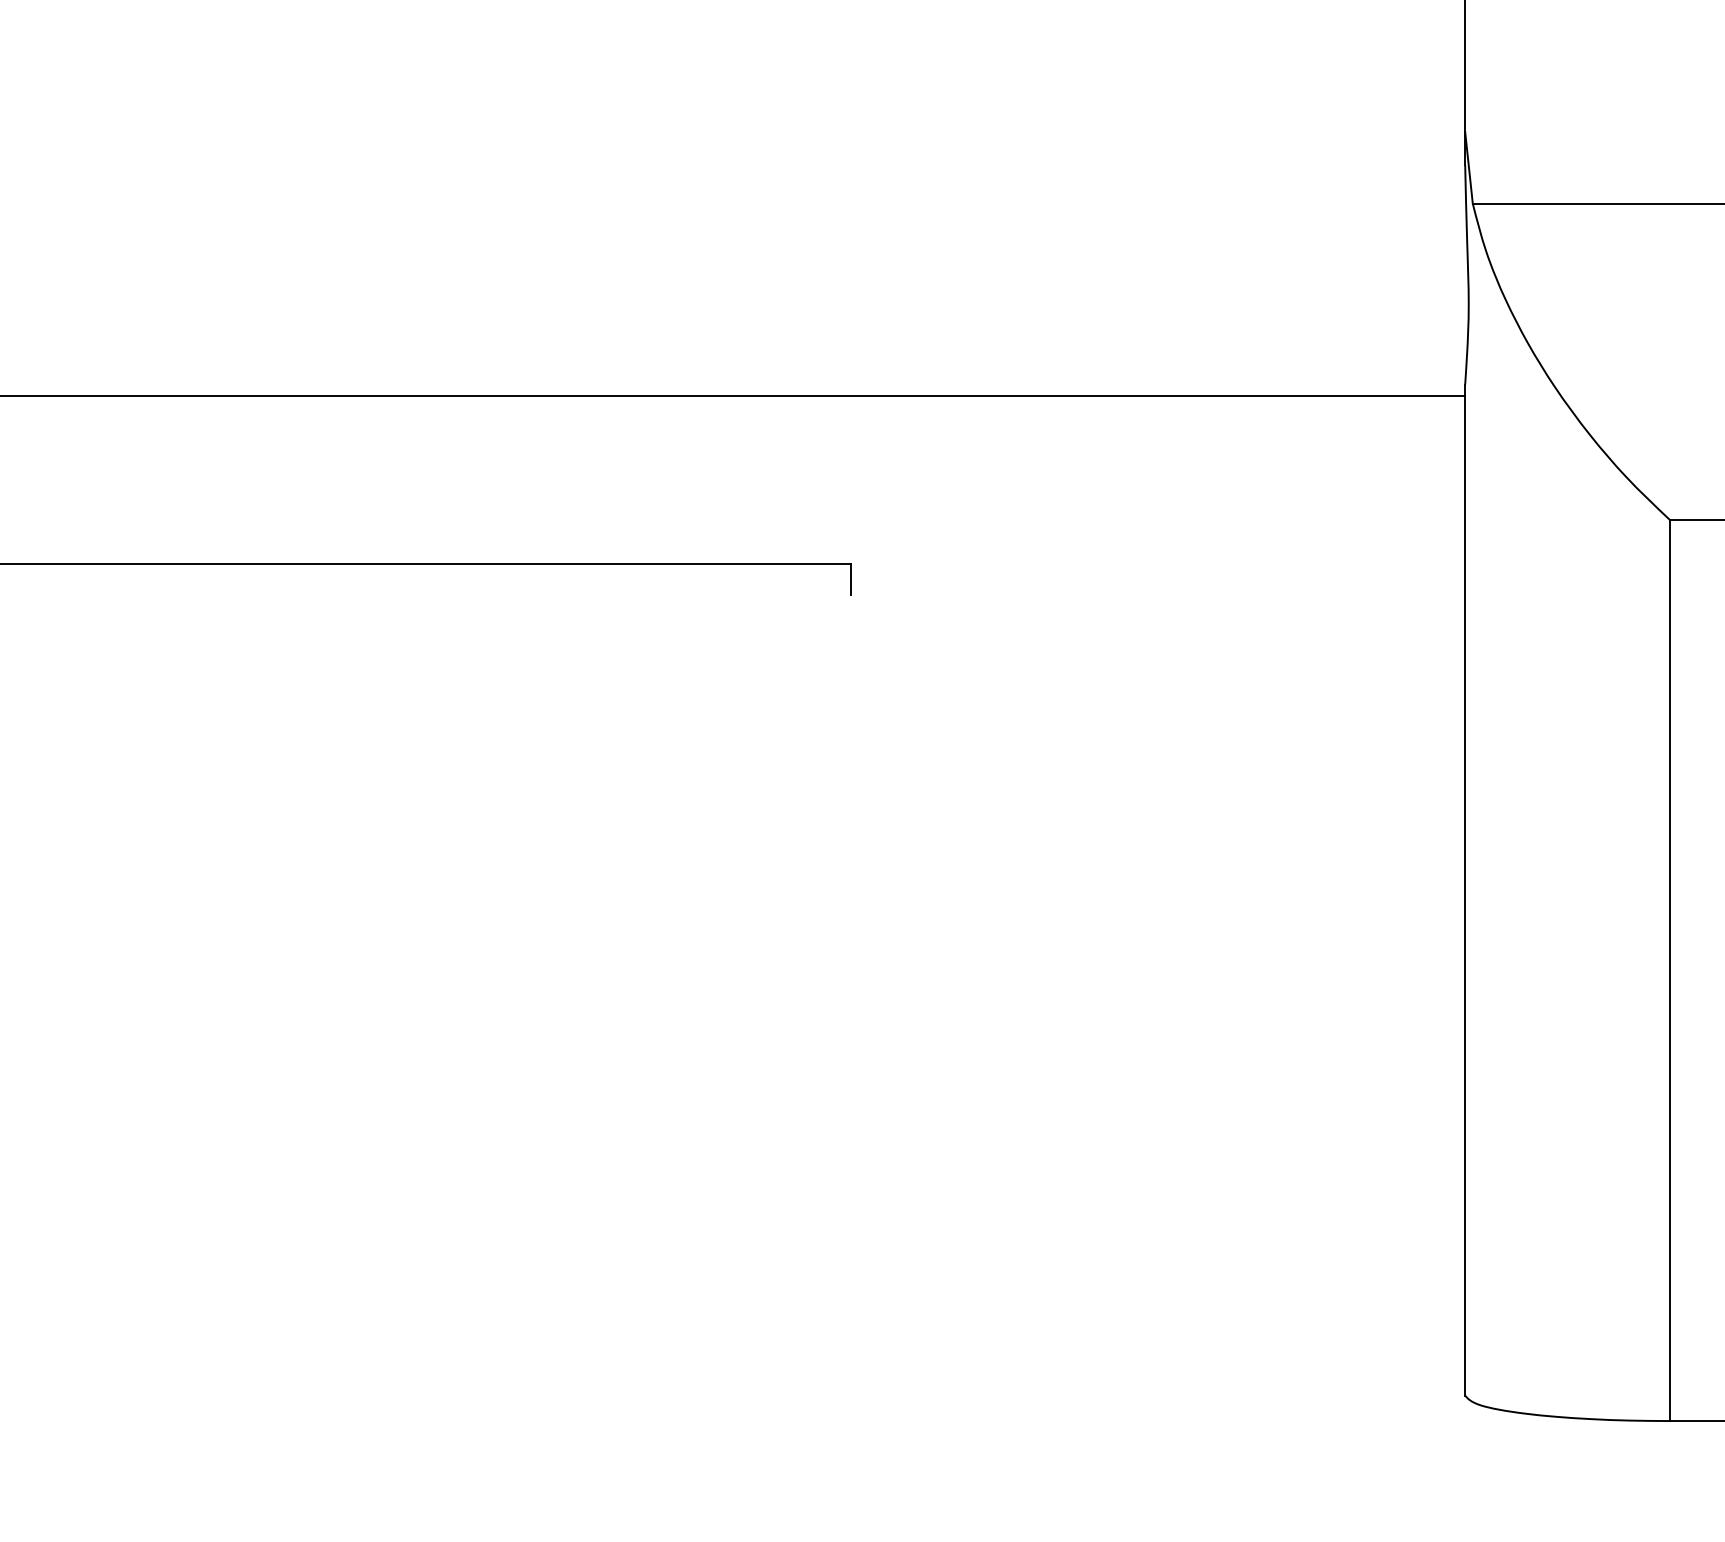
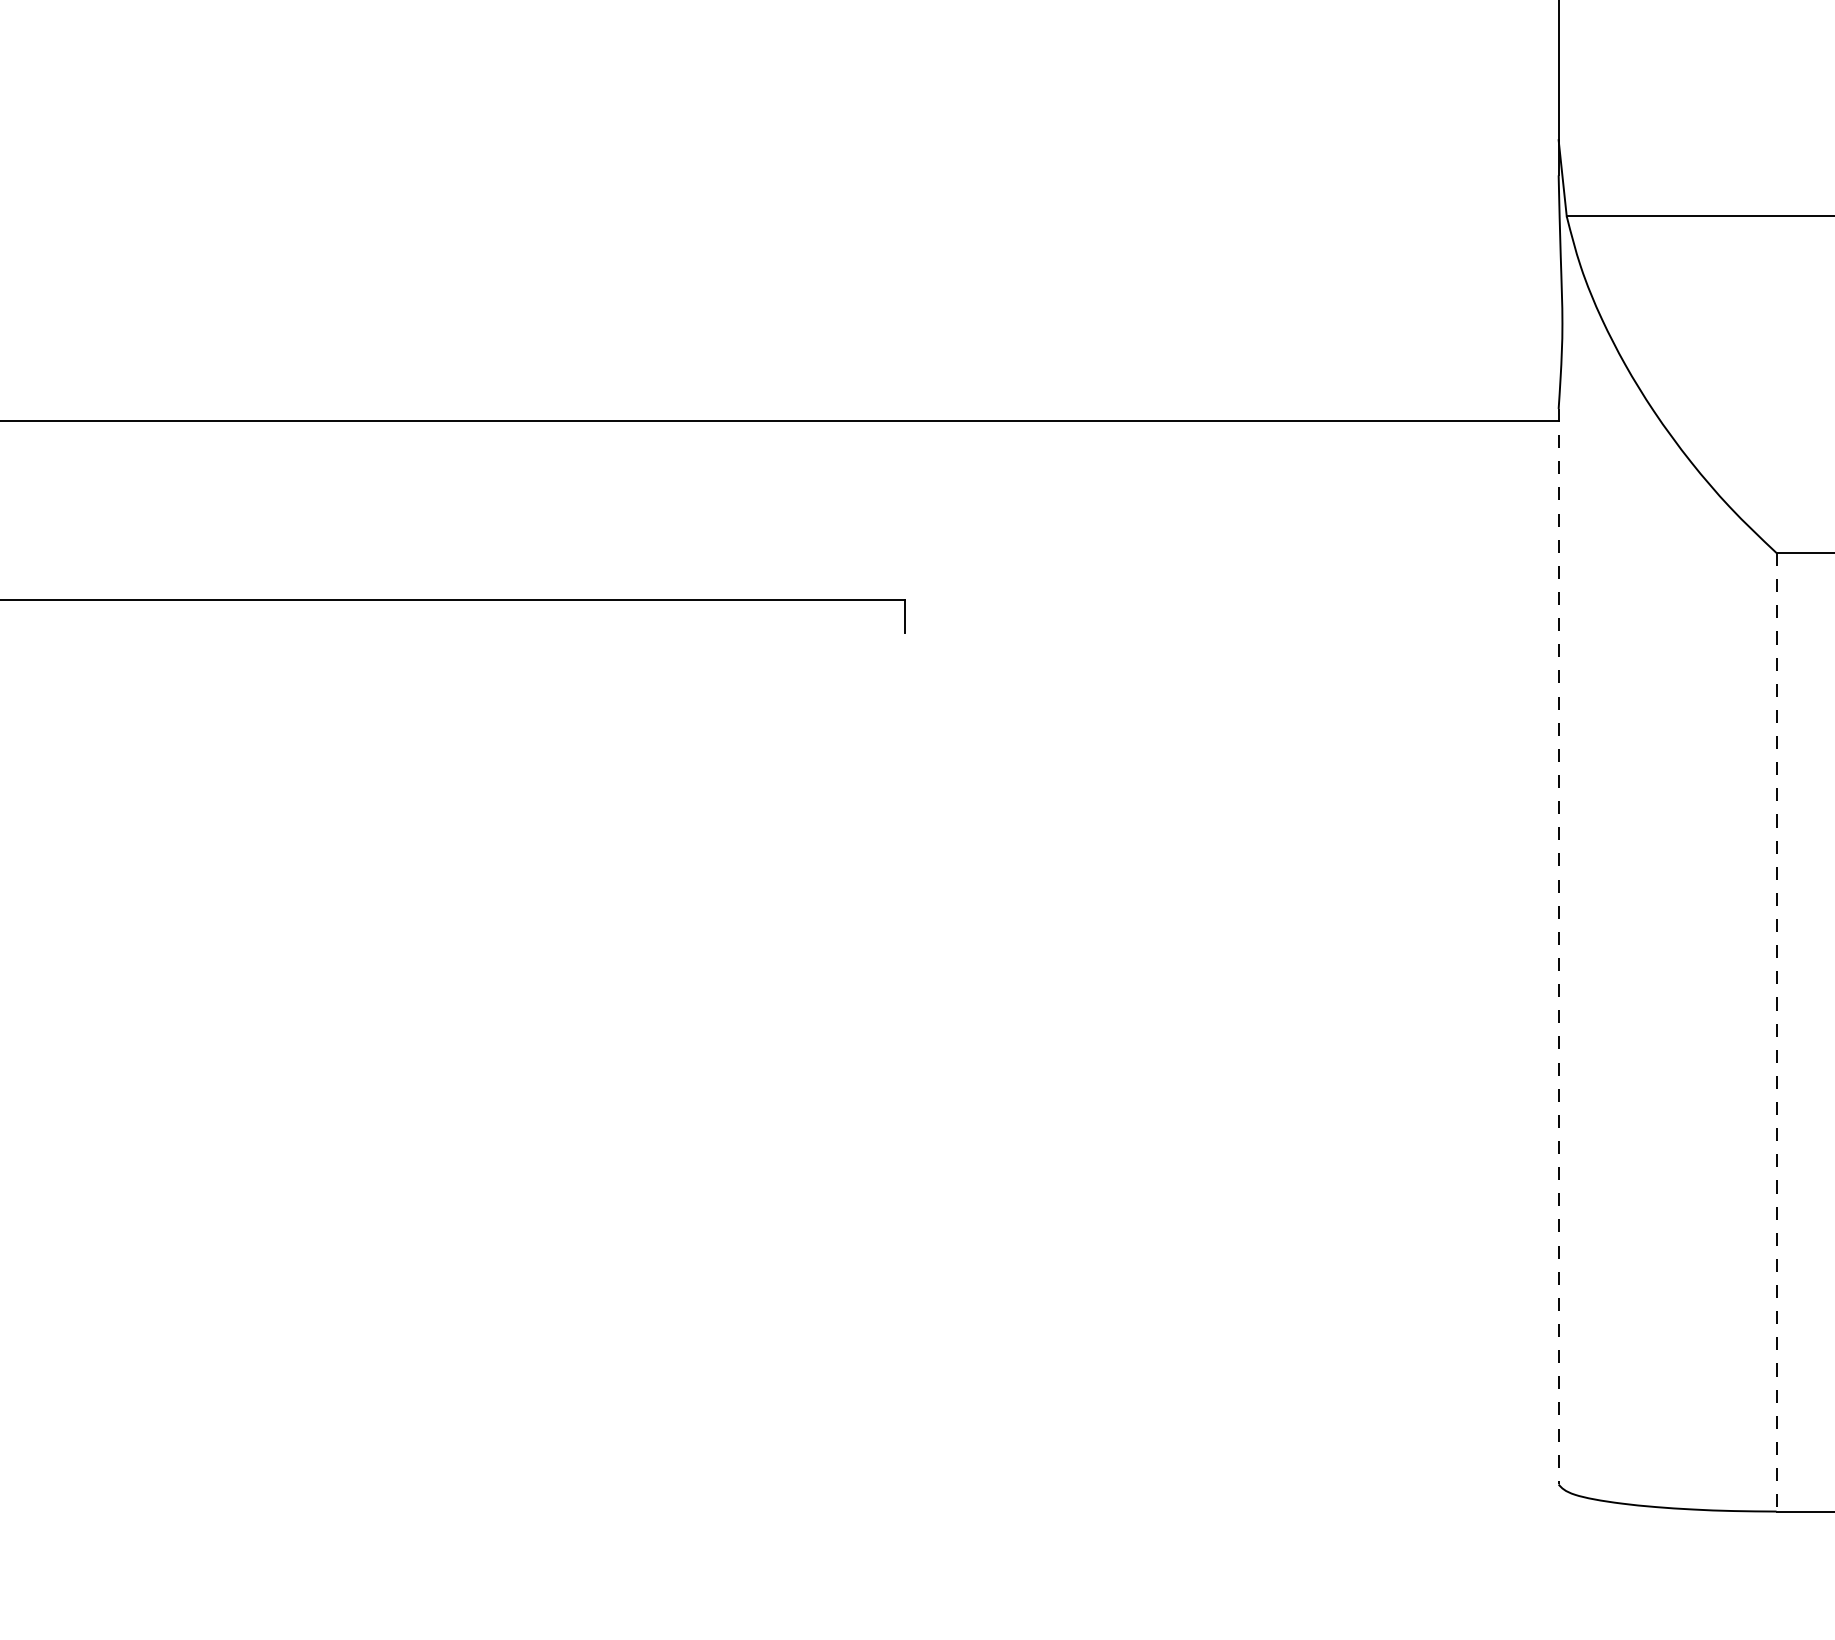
line: (1465, 889) -> (1558, 946), solid -> dashed
line: (1669, 970) -> (1776, 1032), solid -> dashed

